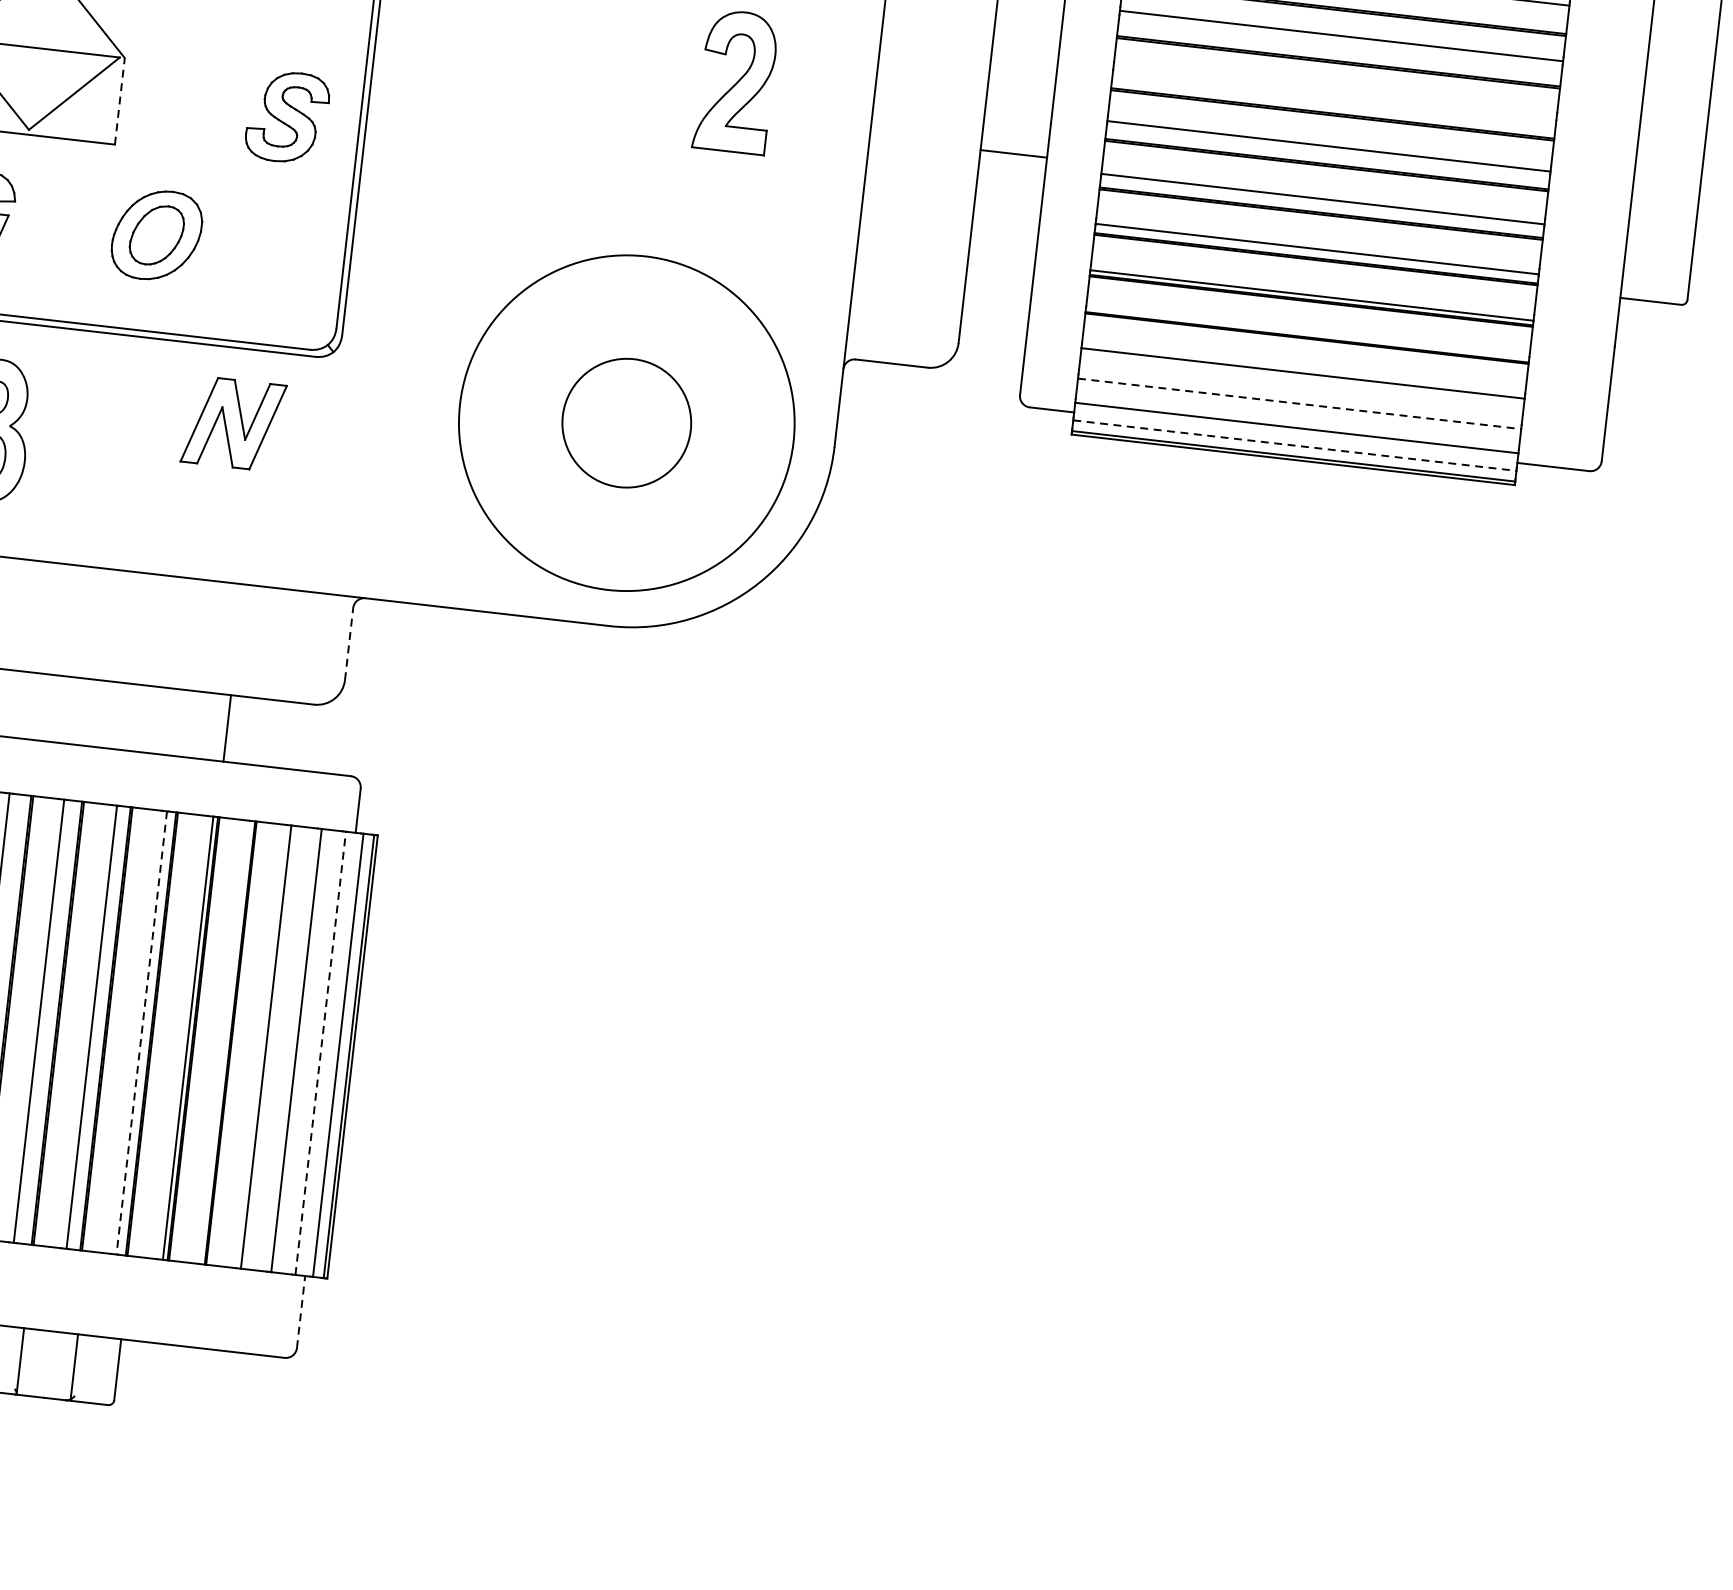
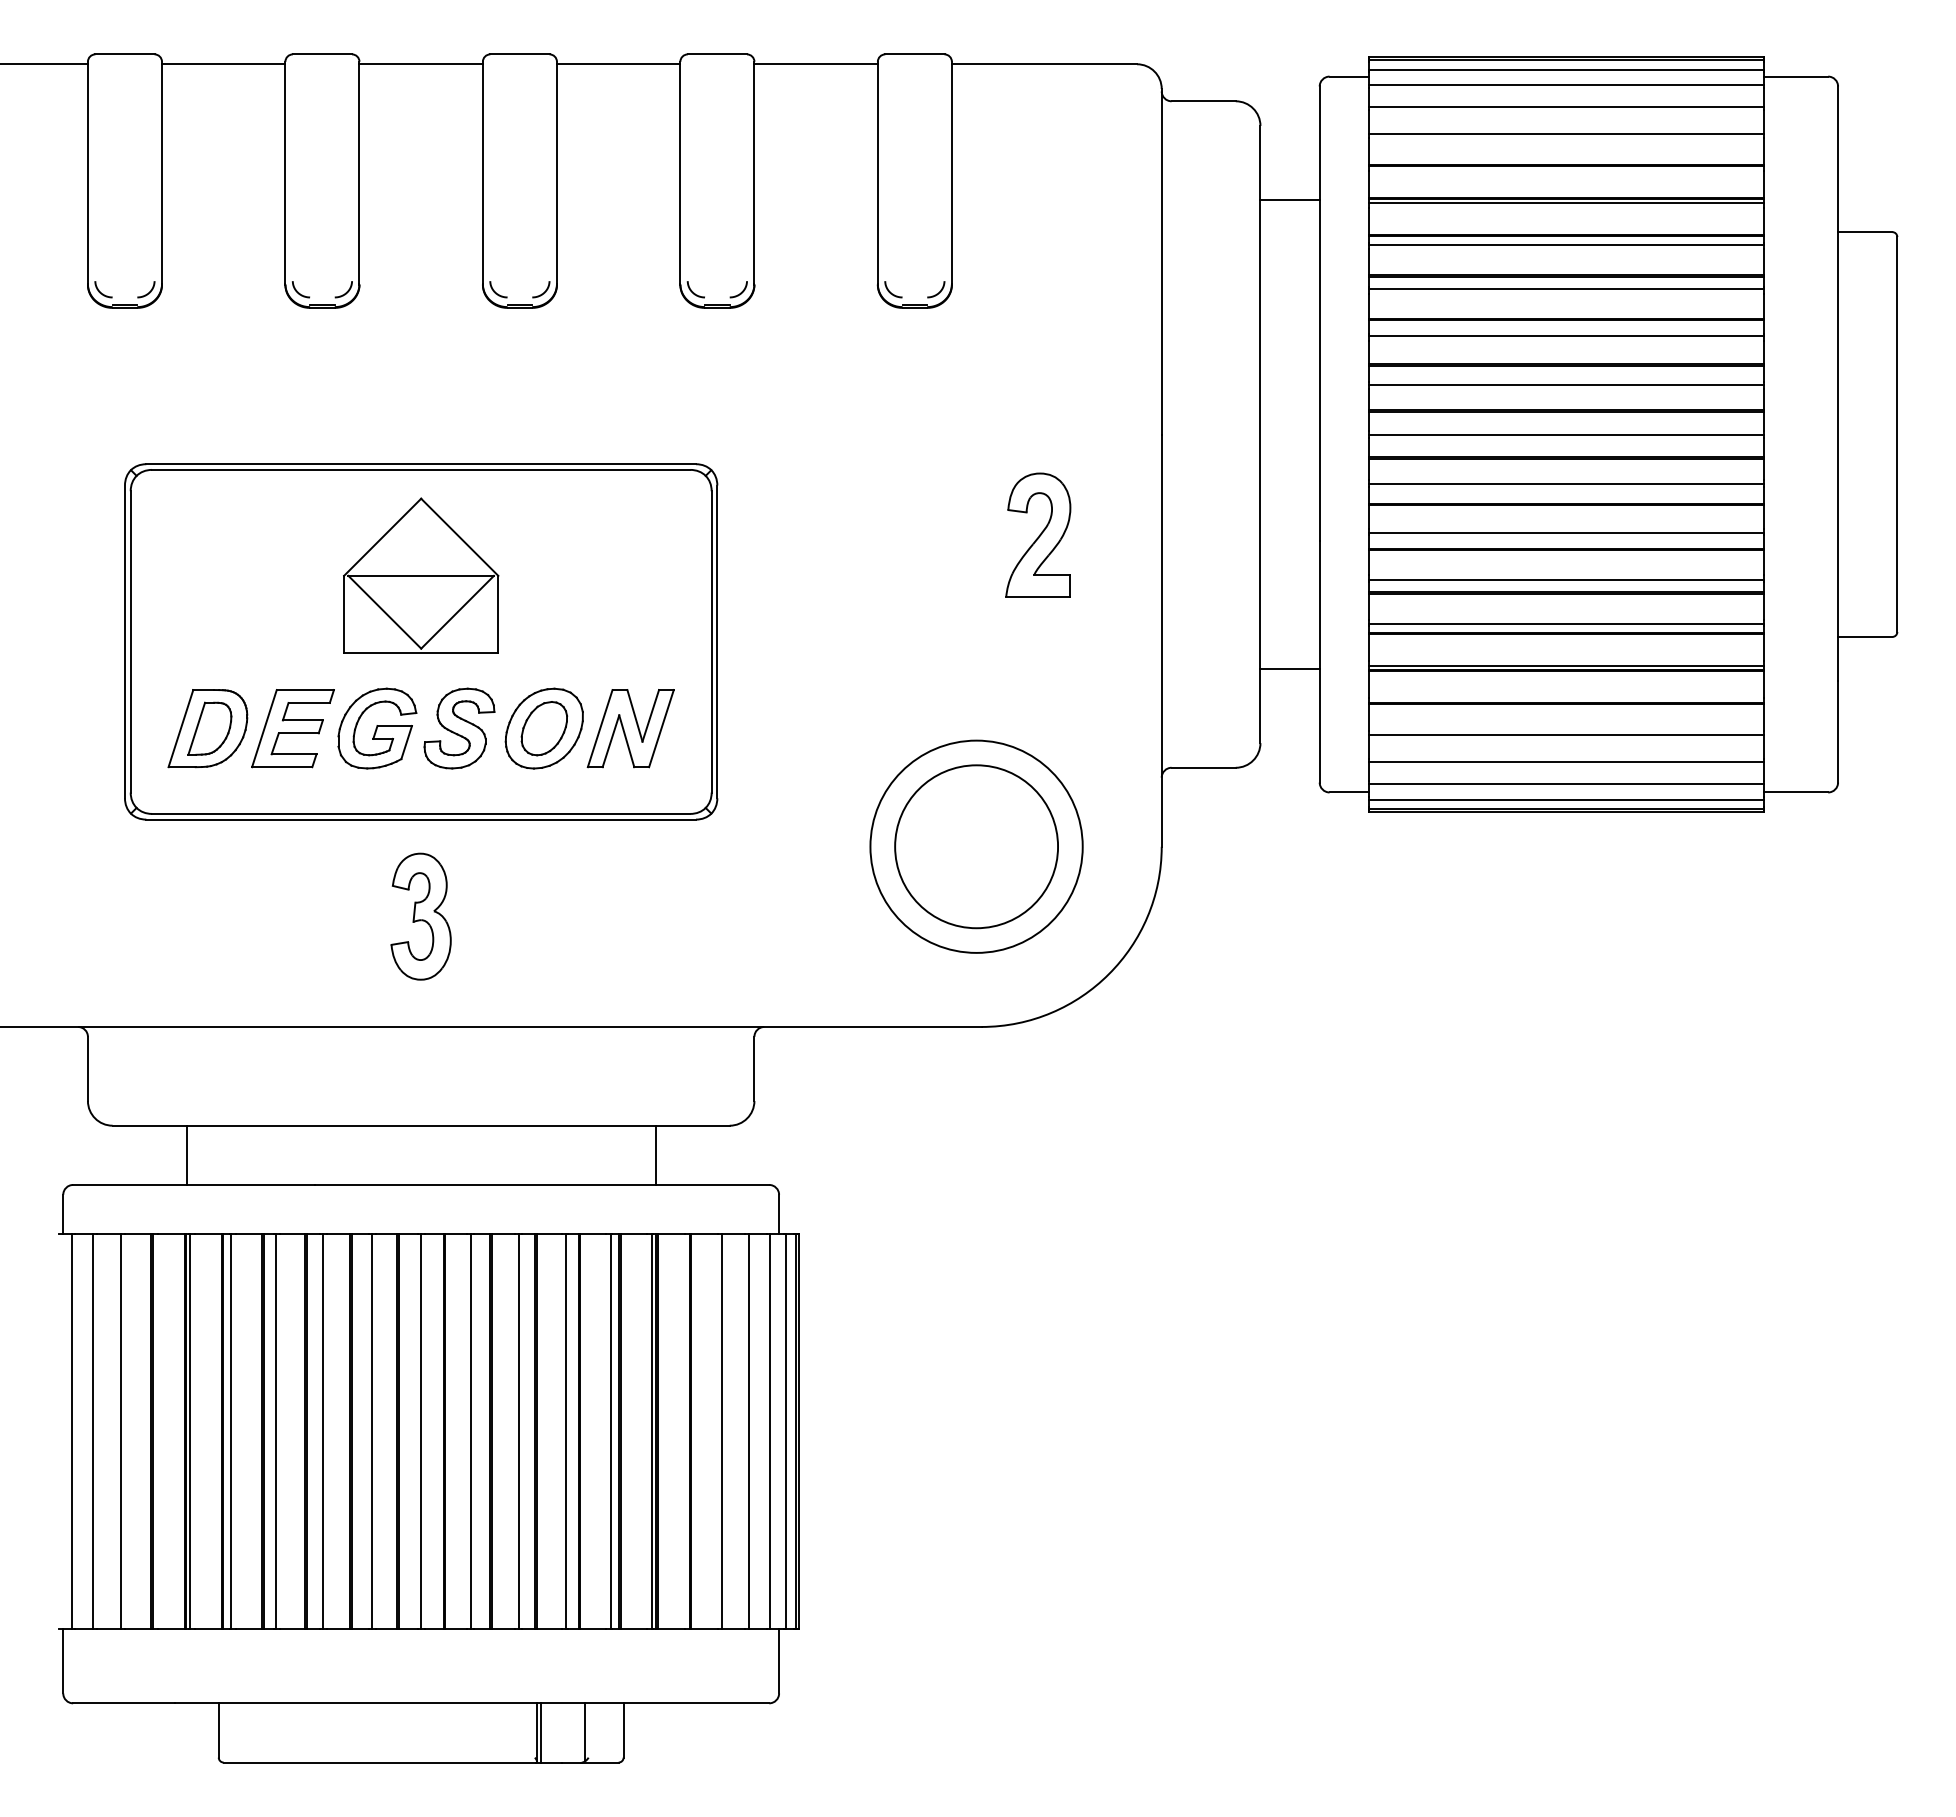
line: (1335, 92) -> (1566, 484), added
line: (120, 101) -> (498, 614), dashed -> solid
part: (287, 117) -> (459, 728), moved
line: (1013, 154) -> (1289, 669), moved
line: (1300, 404) -> (1567, 762), dashed -> solid
circle: (626, 422) -> (976, 846), size x0.71
circle: (626, 422) -> (976, 846), size x1.43
part: (233, 423) -> (630, 728), moved
line: (1295, 445) -> (1567, 799), dashed -> solid
line: (349, 643) -> (754, 1068), dashed -> solid
line: (142, 1033) -> (611, 1432), dashed -> solid
line: (320, 1053) -> (770, 1431), dashed -> solid
line: (301, 1311) -> (779, 1660), dashed -> solid
line: (24, 1361) -> (540, 1732), added

